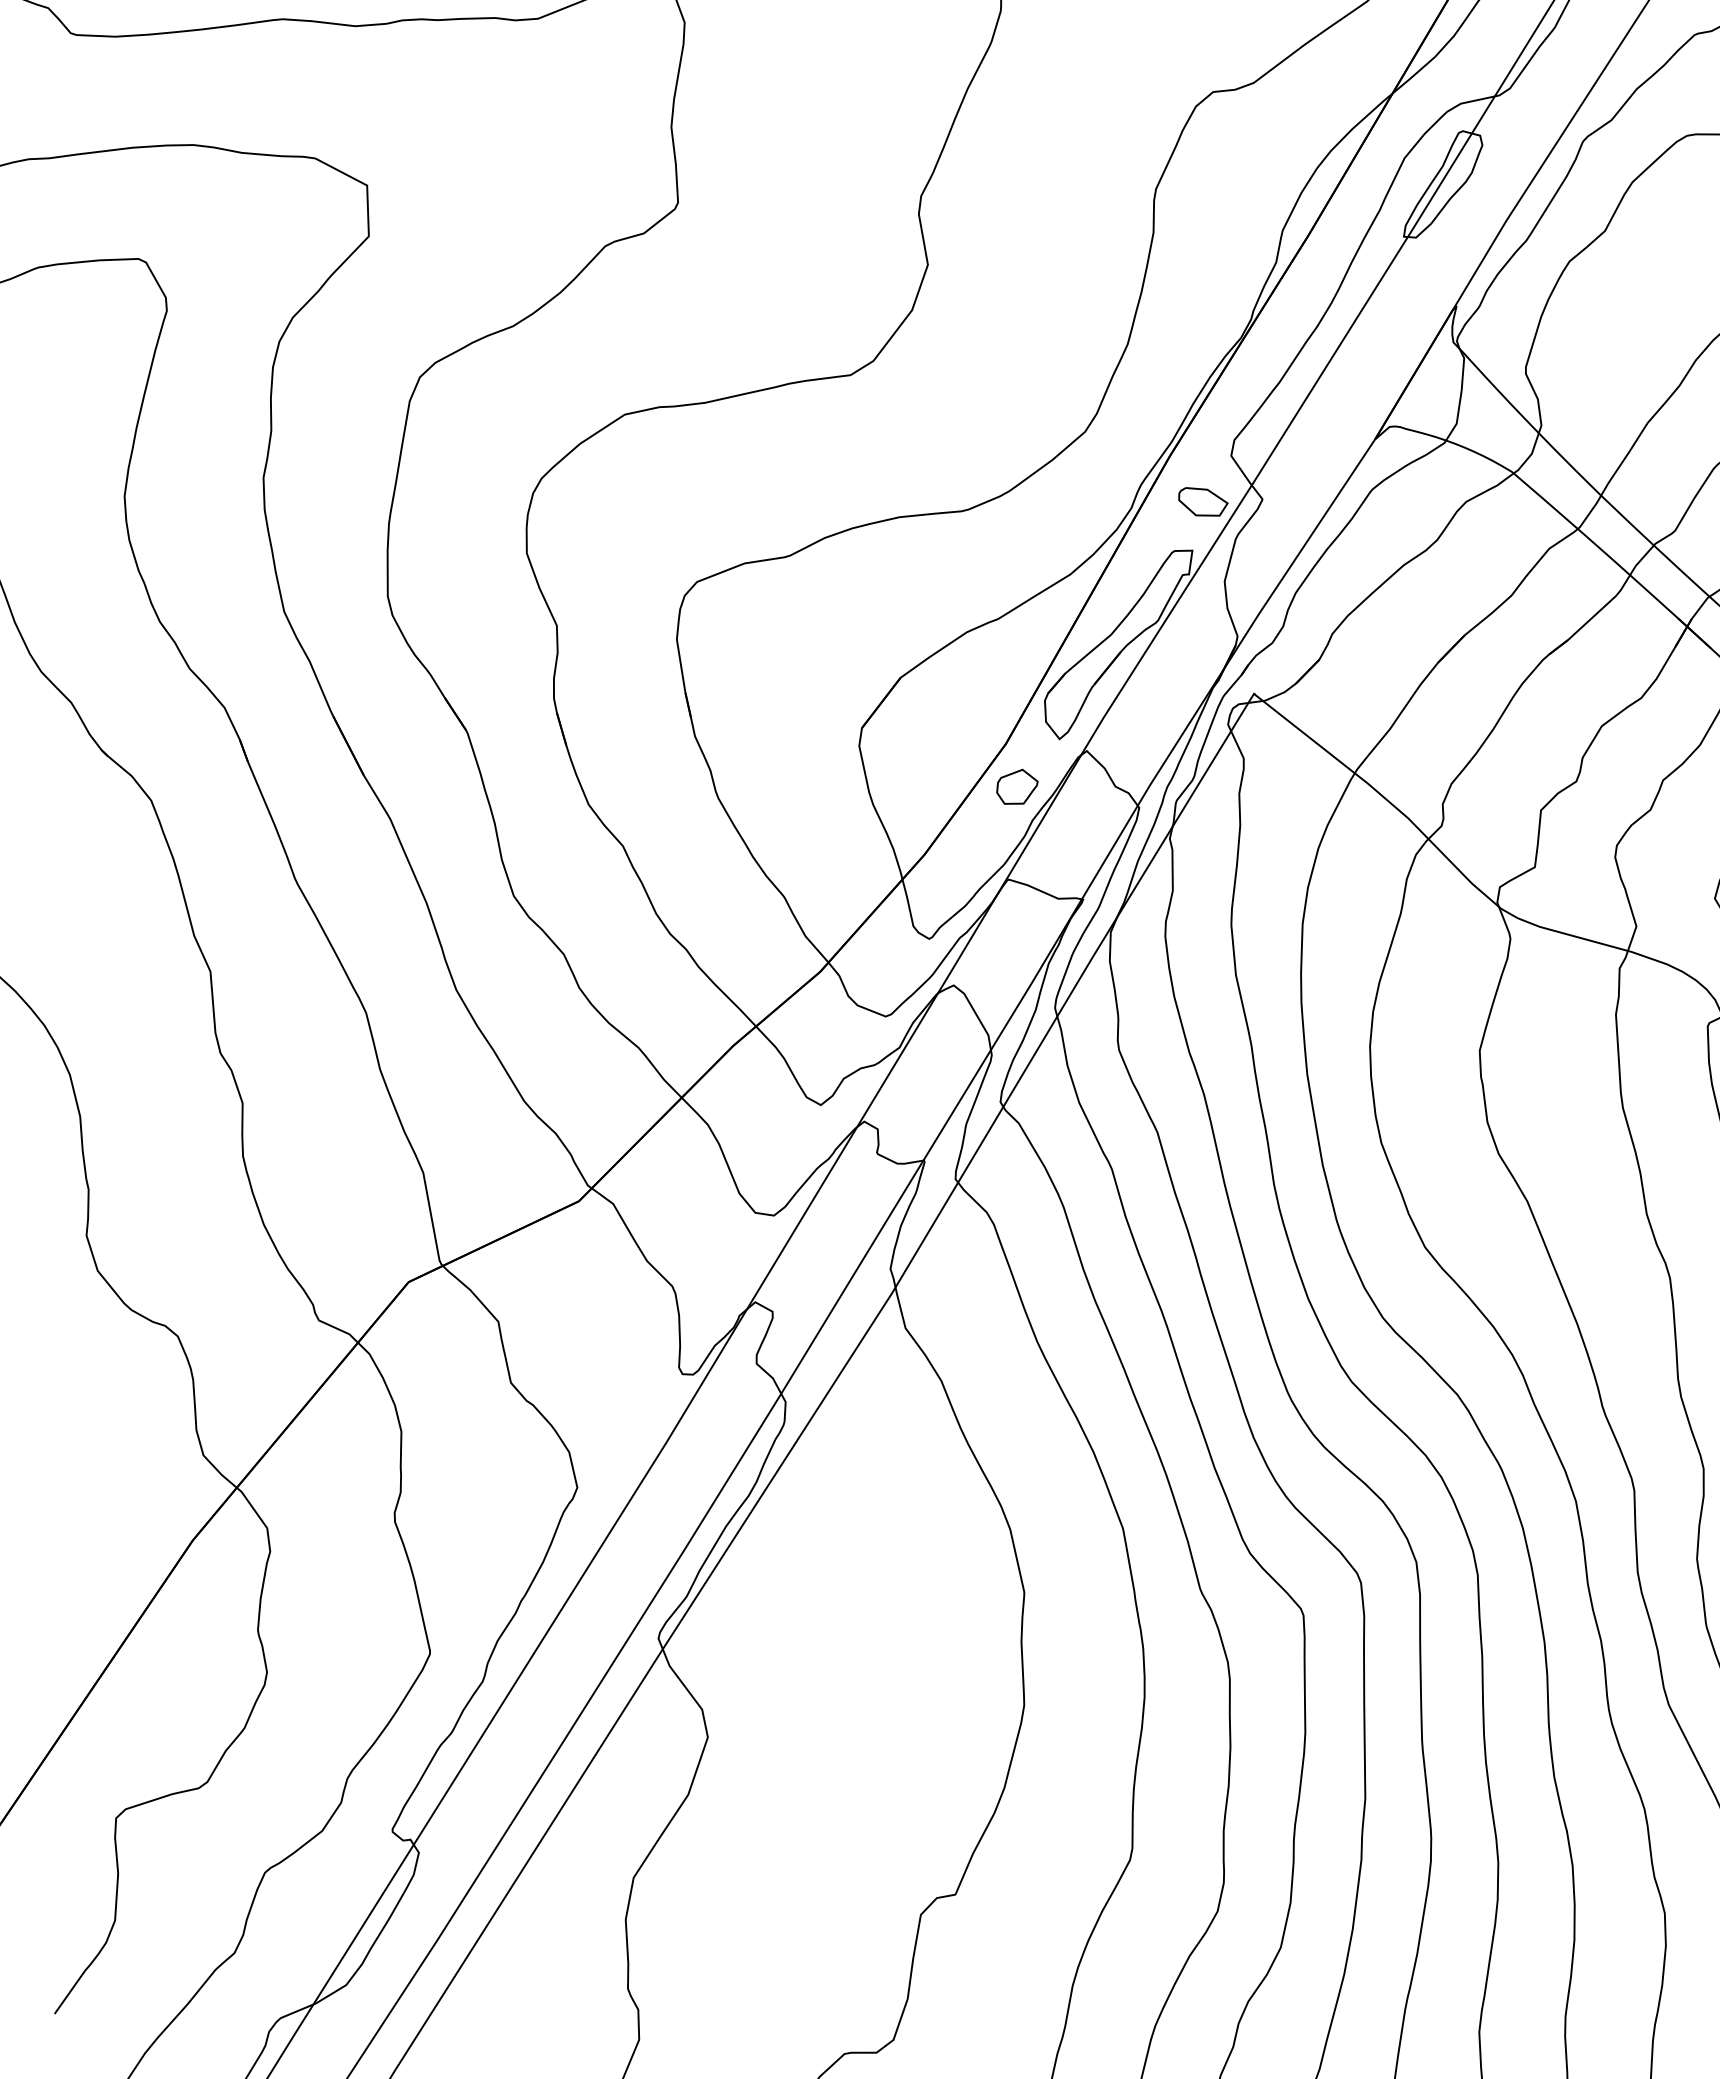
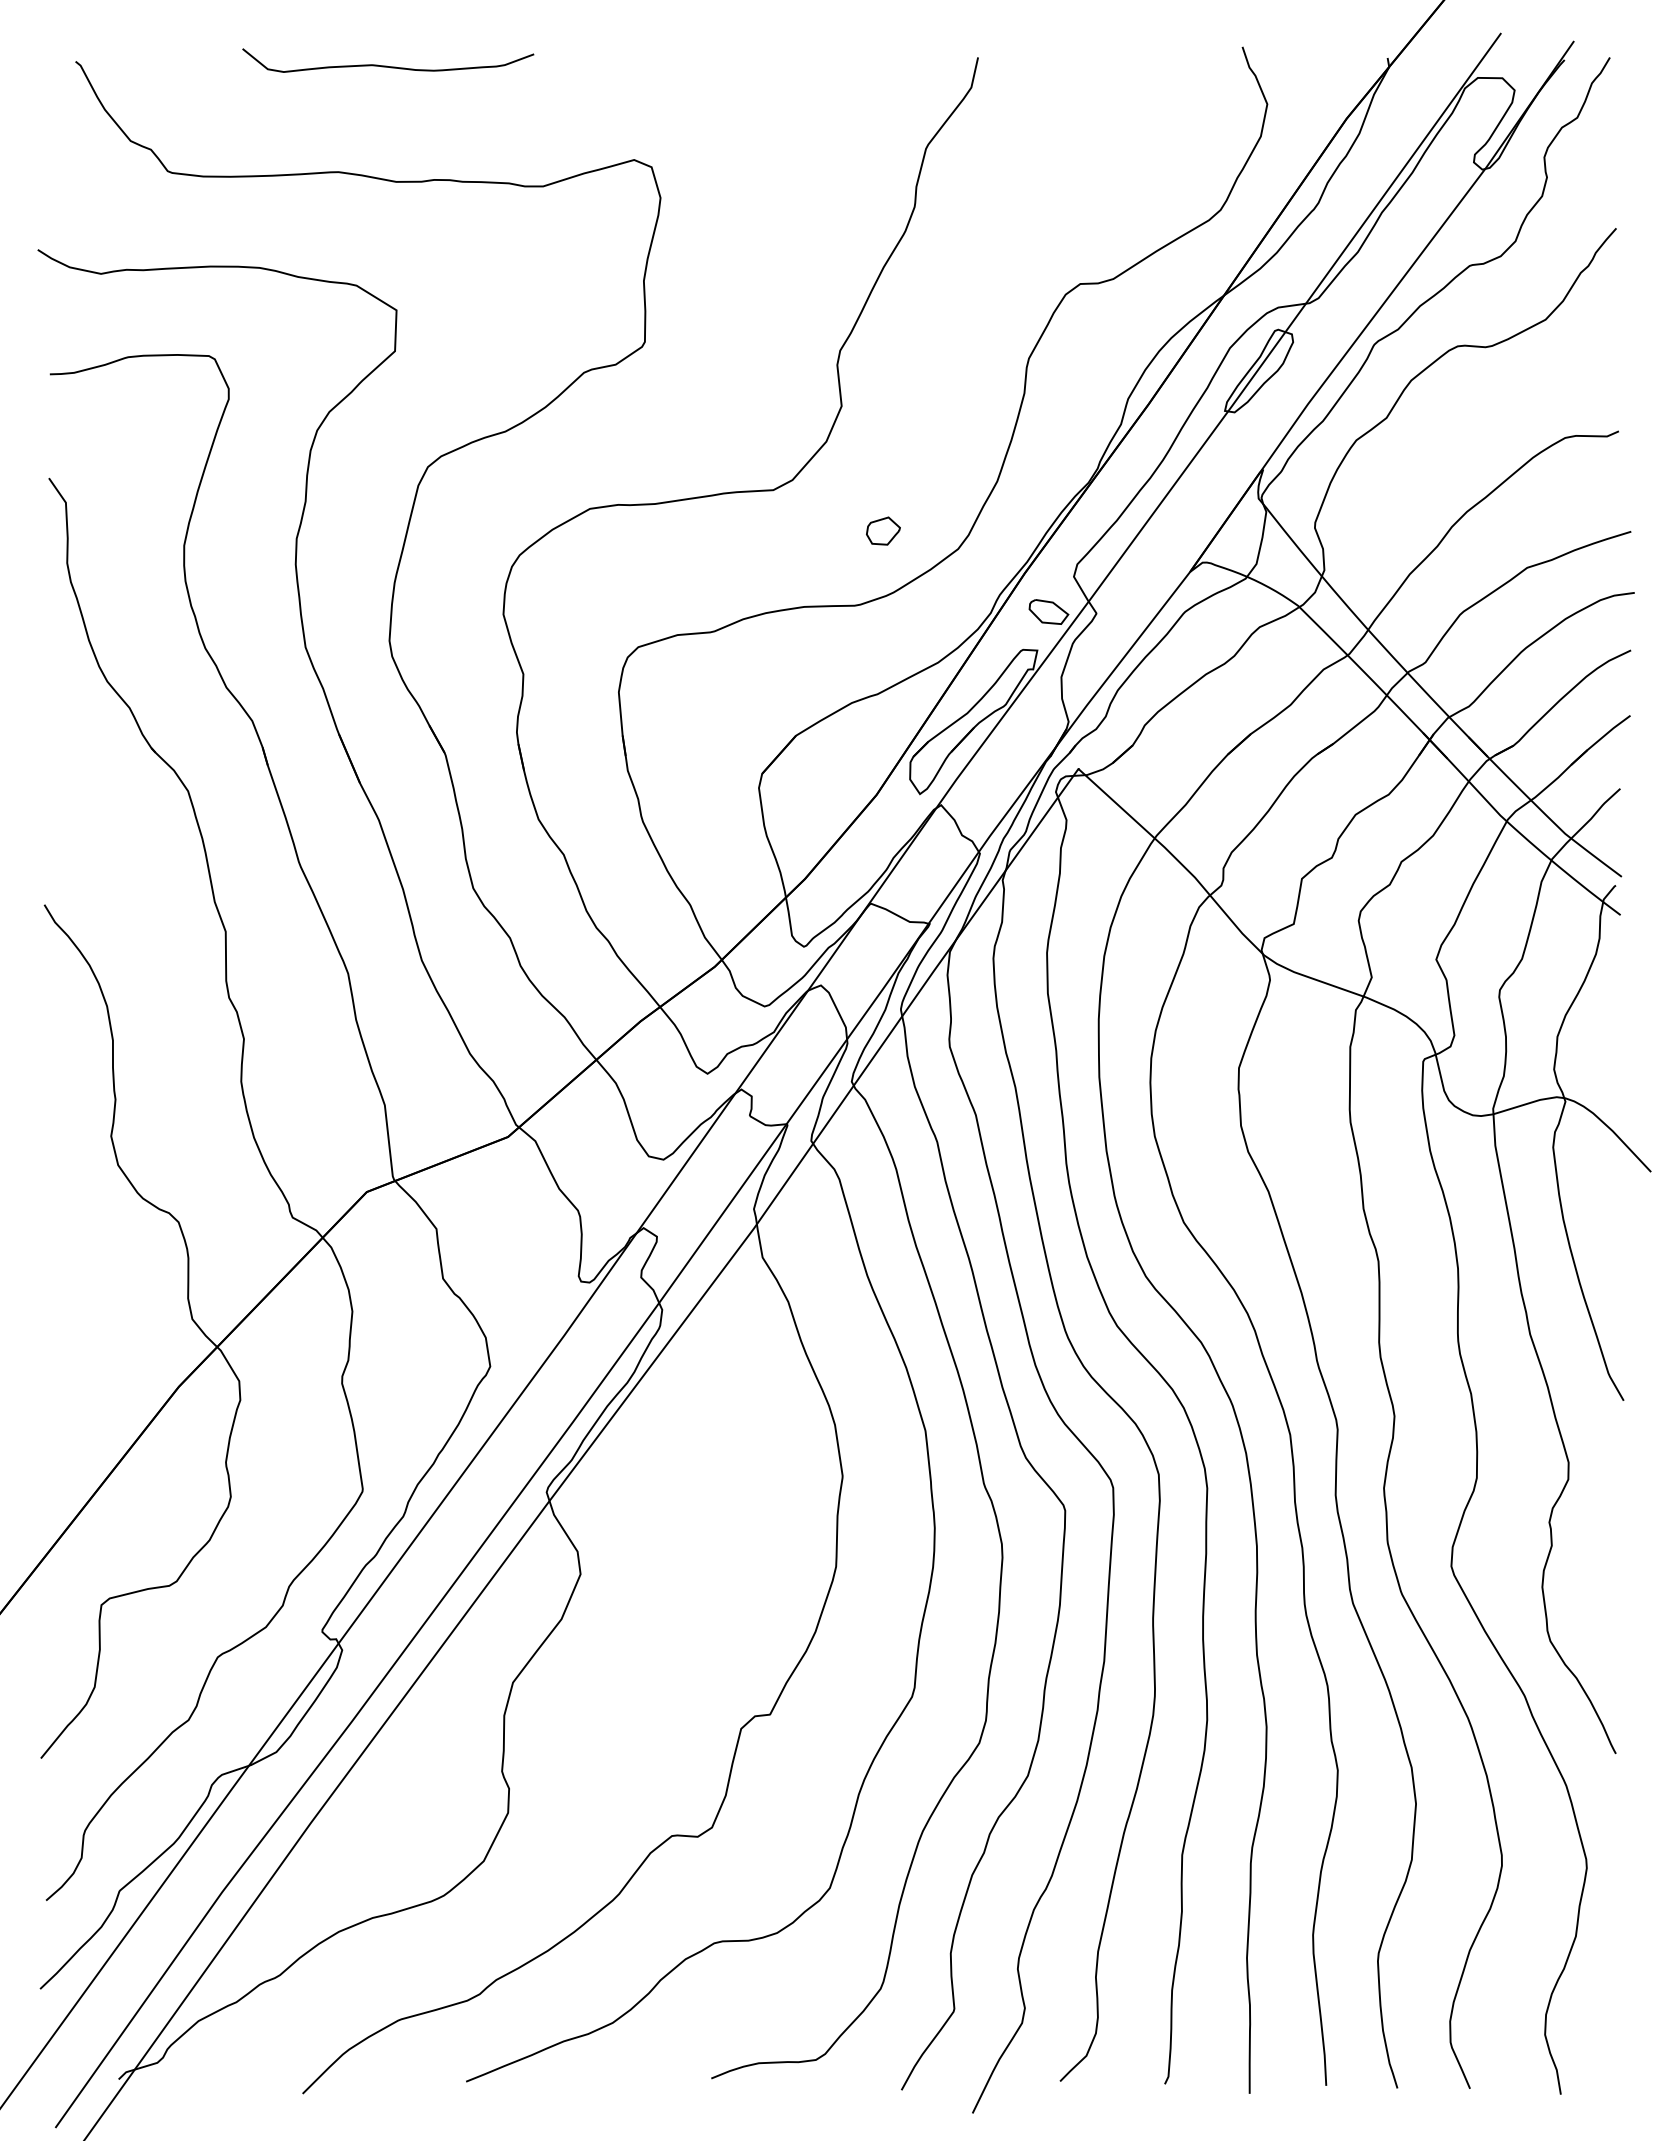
part: (1017, 786) -> (883, 530), moved

